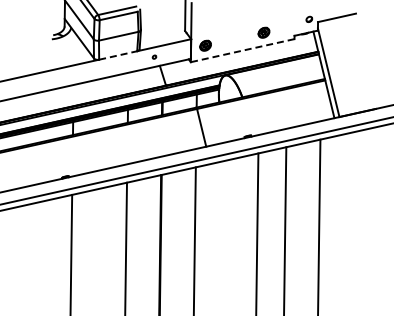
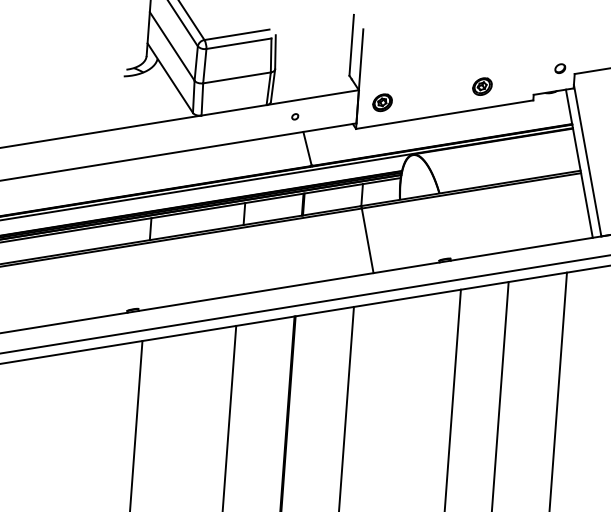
line: (242, 50) -> (444, 114), dashed -> solid
line: (118, 55) -> (234, 110), dashed -> solid

